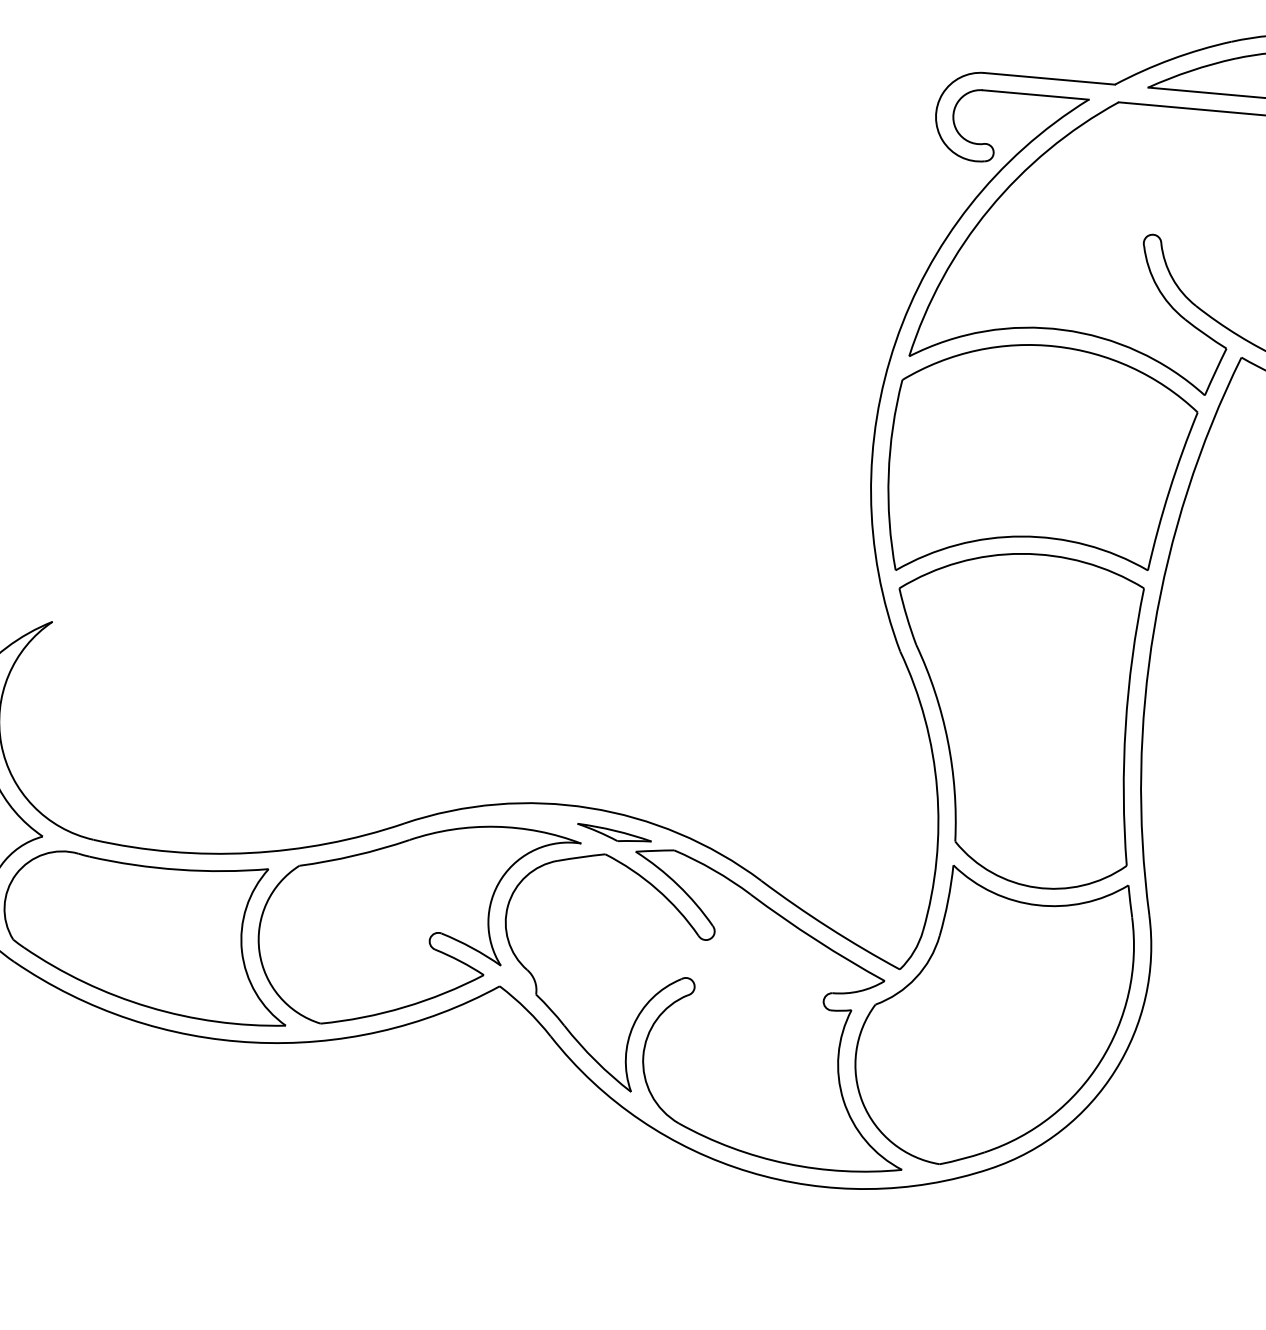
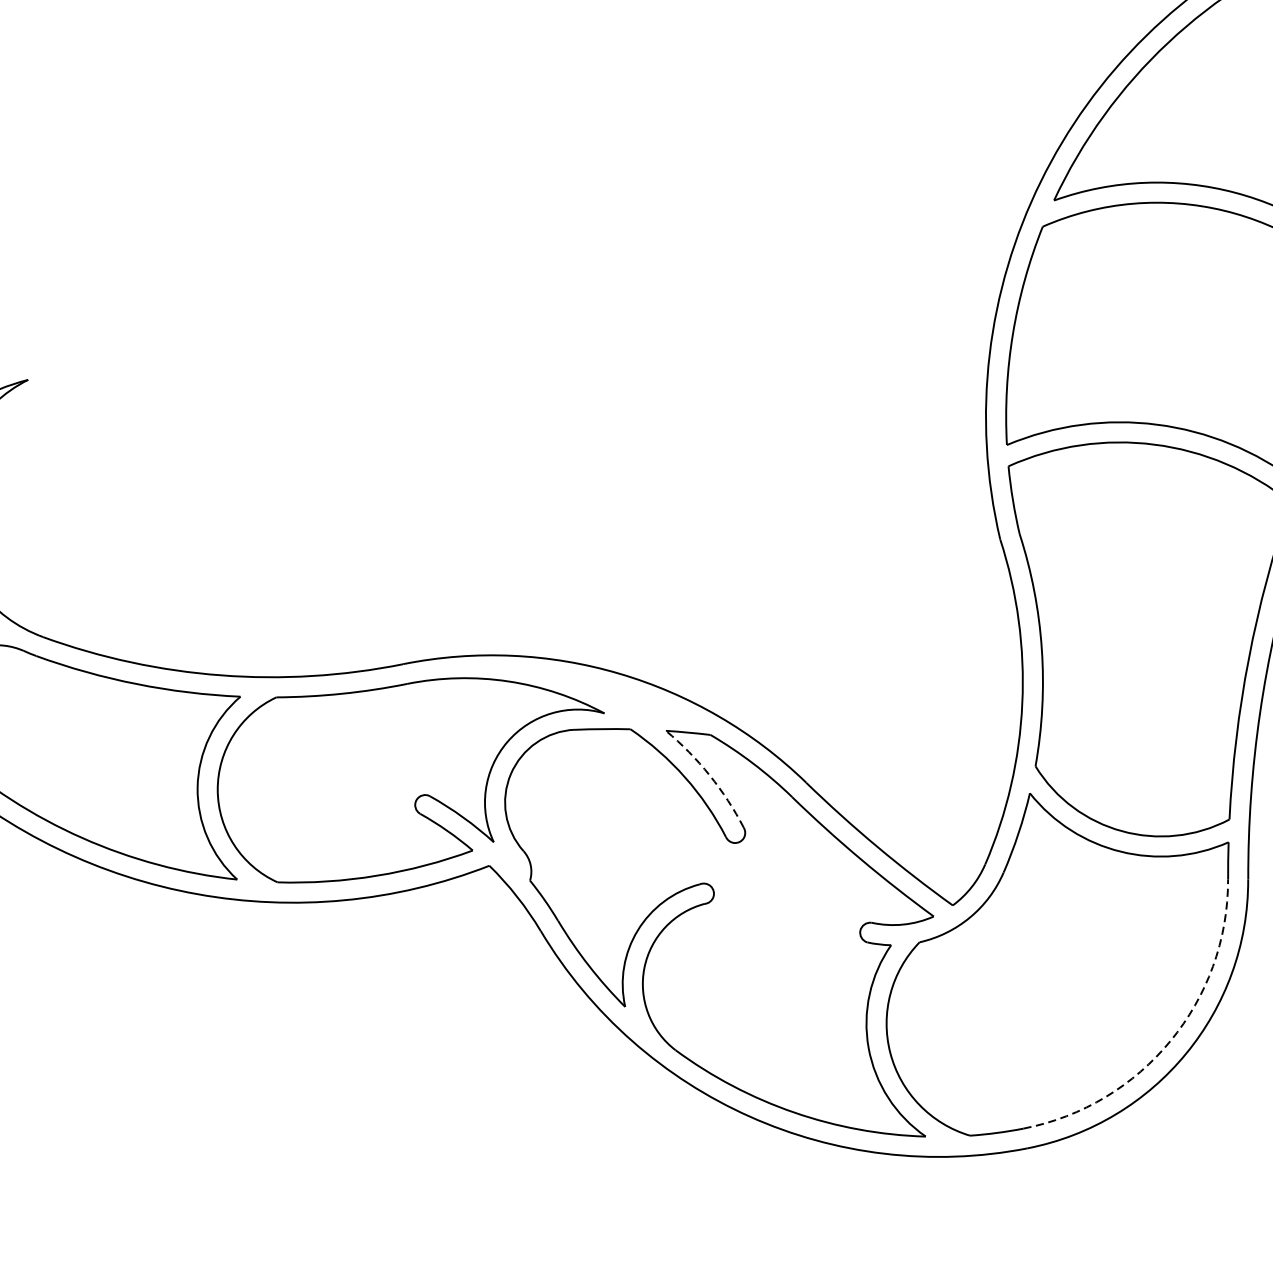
part: (614, 832) -> (644, 705), removed
arc: (678, 885) -> (710, 776), solid -> dashed
arc: (1100, 1061) -> (1170, 1041), solid -> dashed

